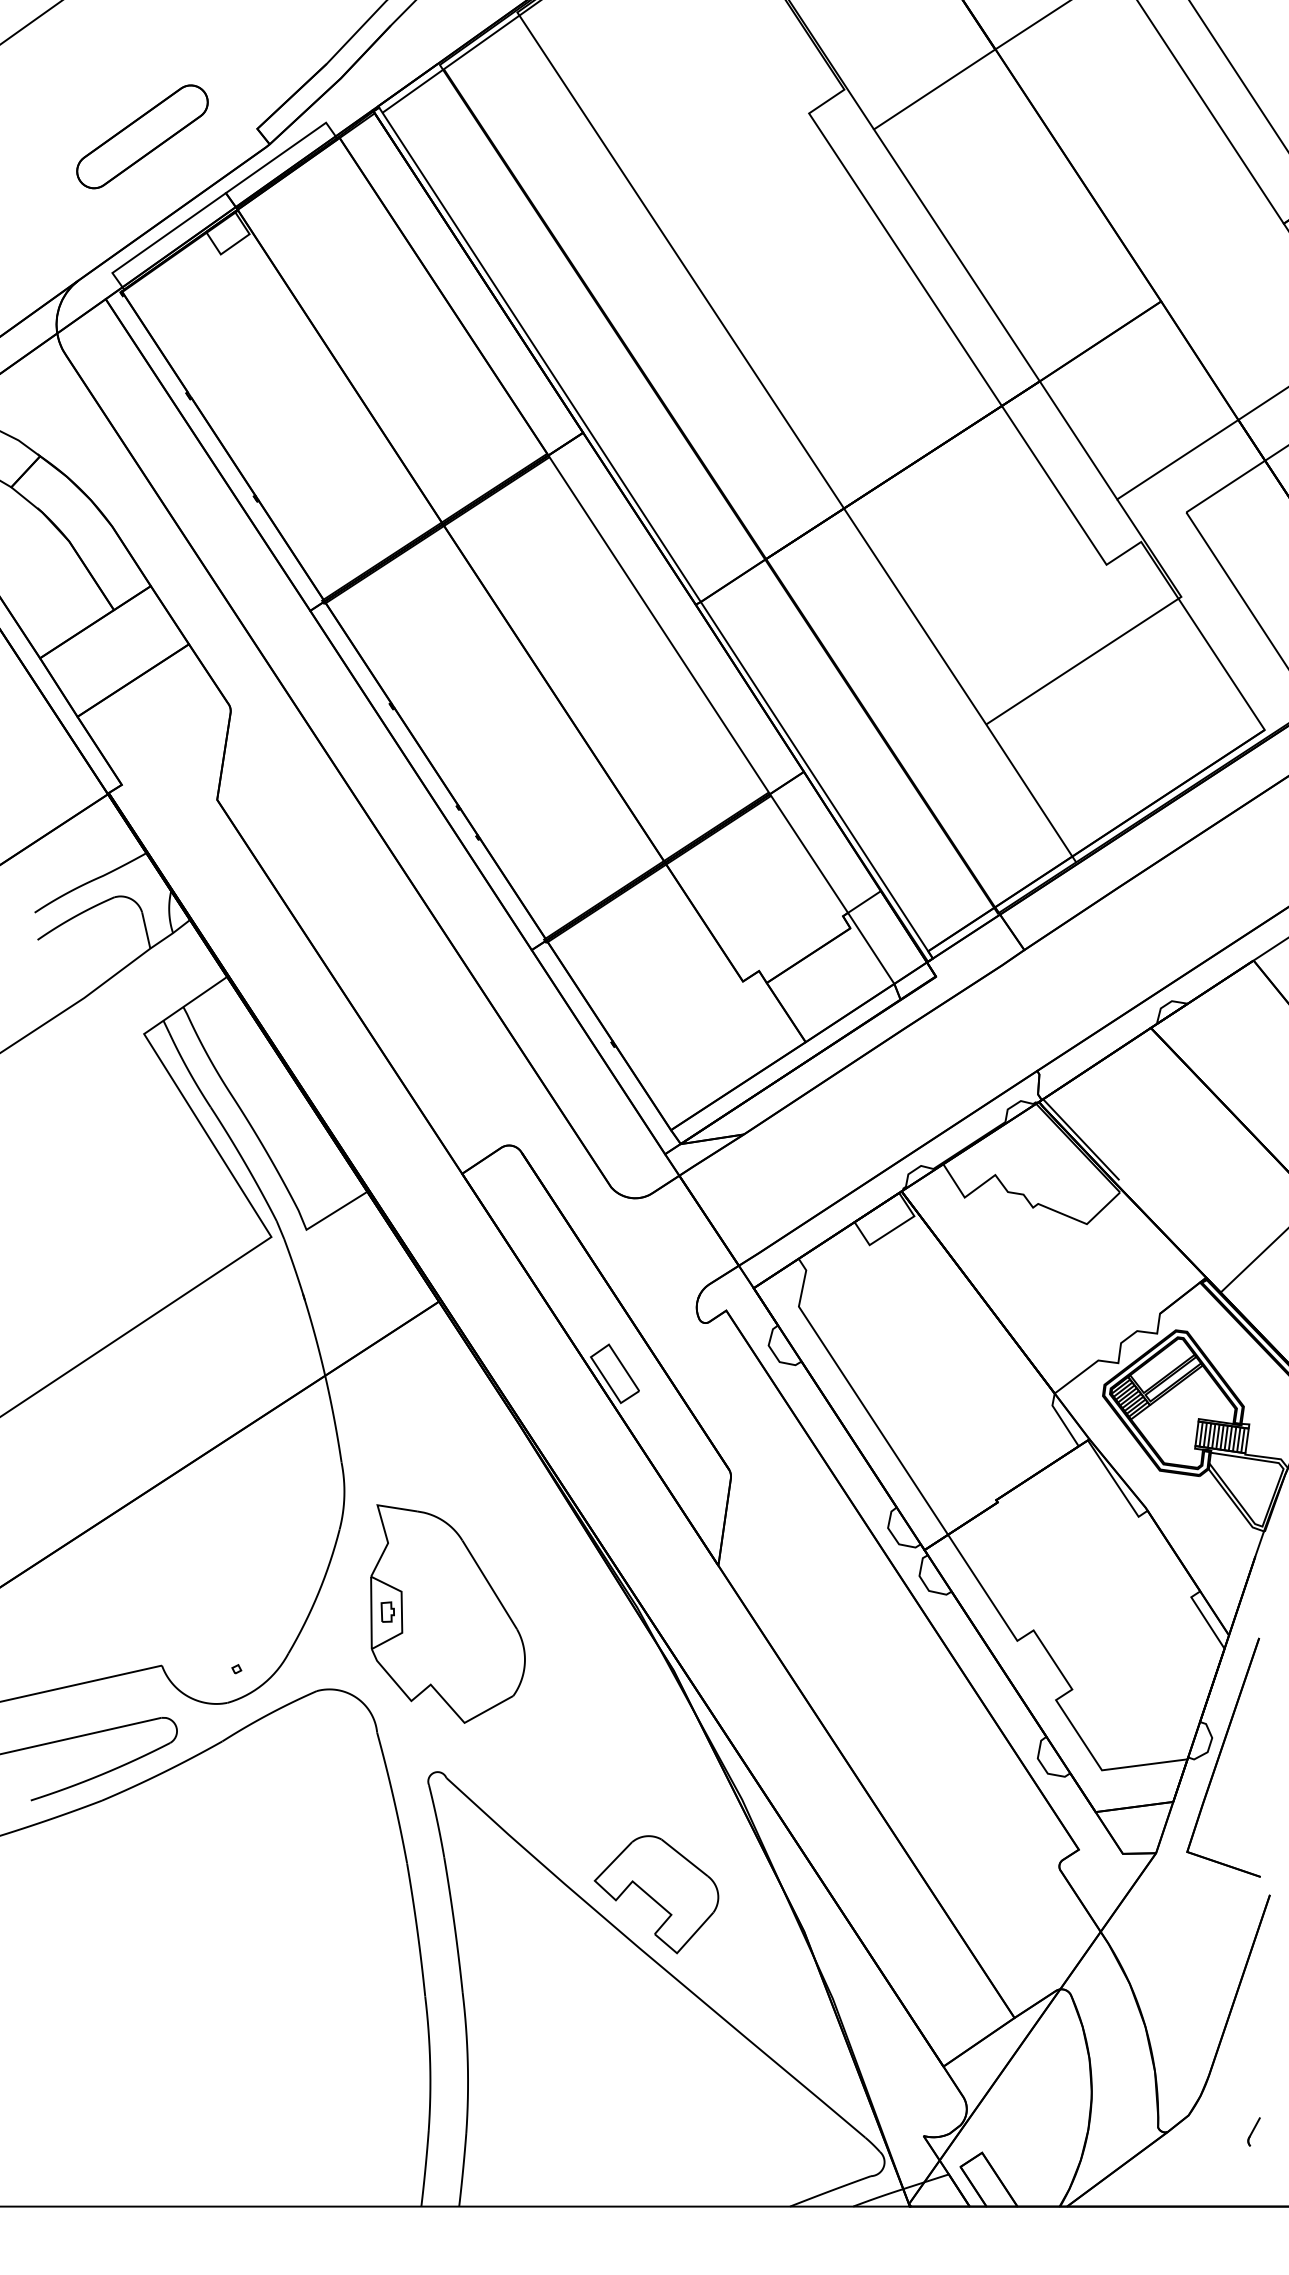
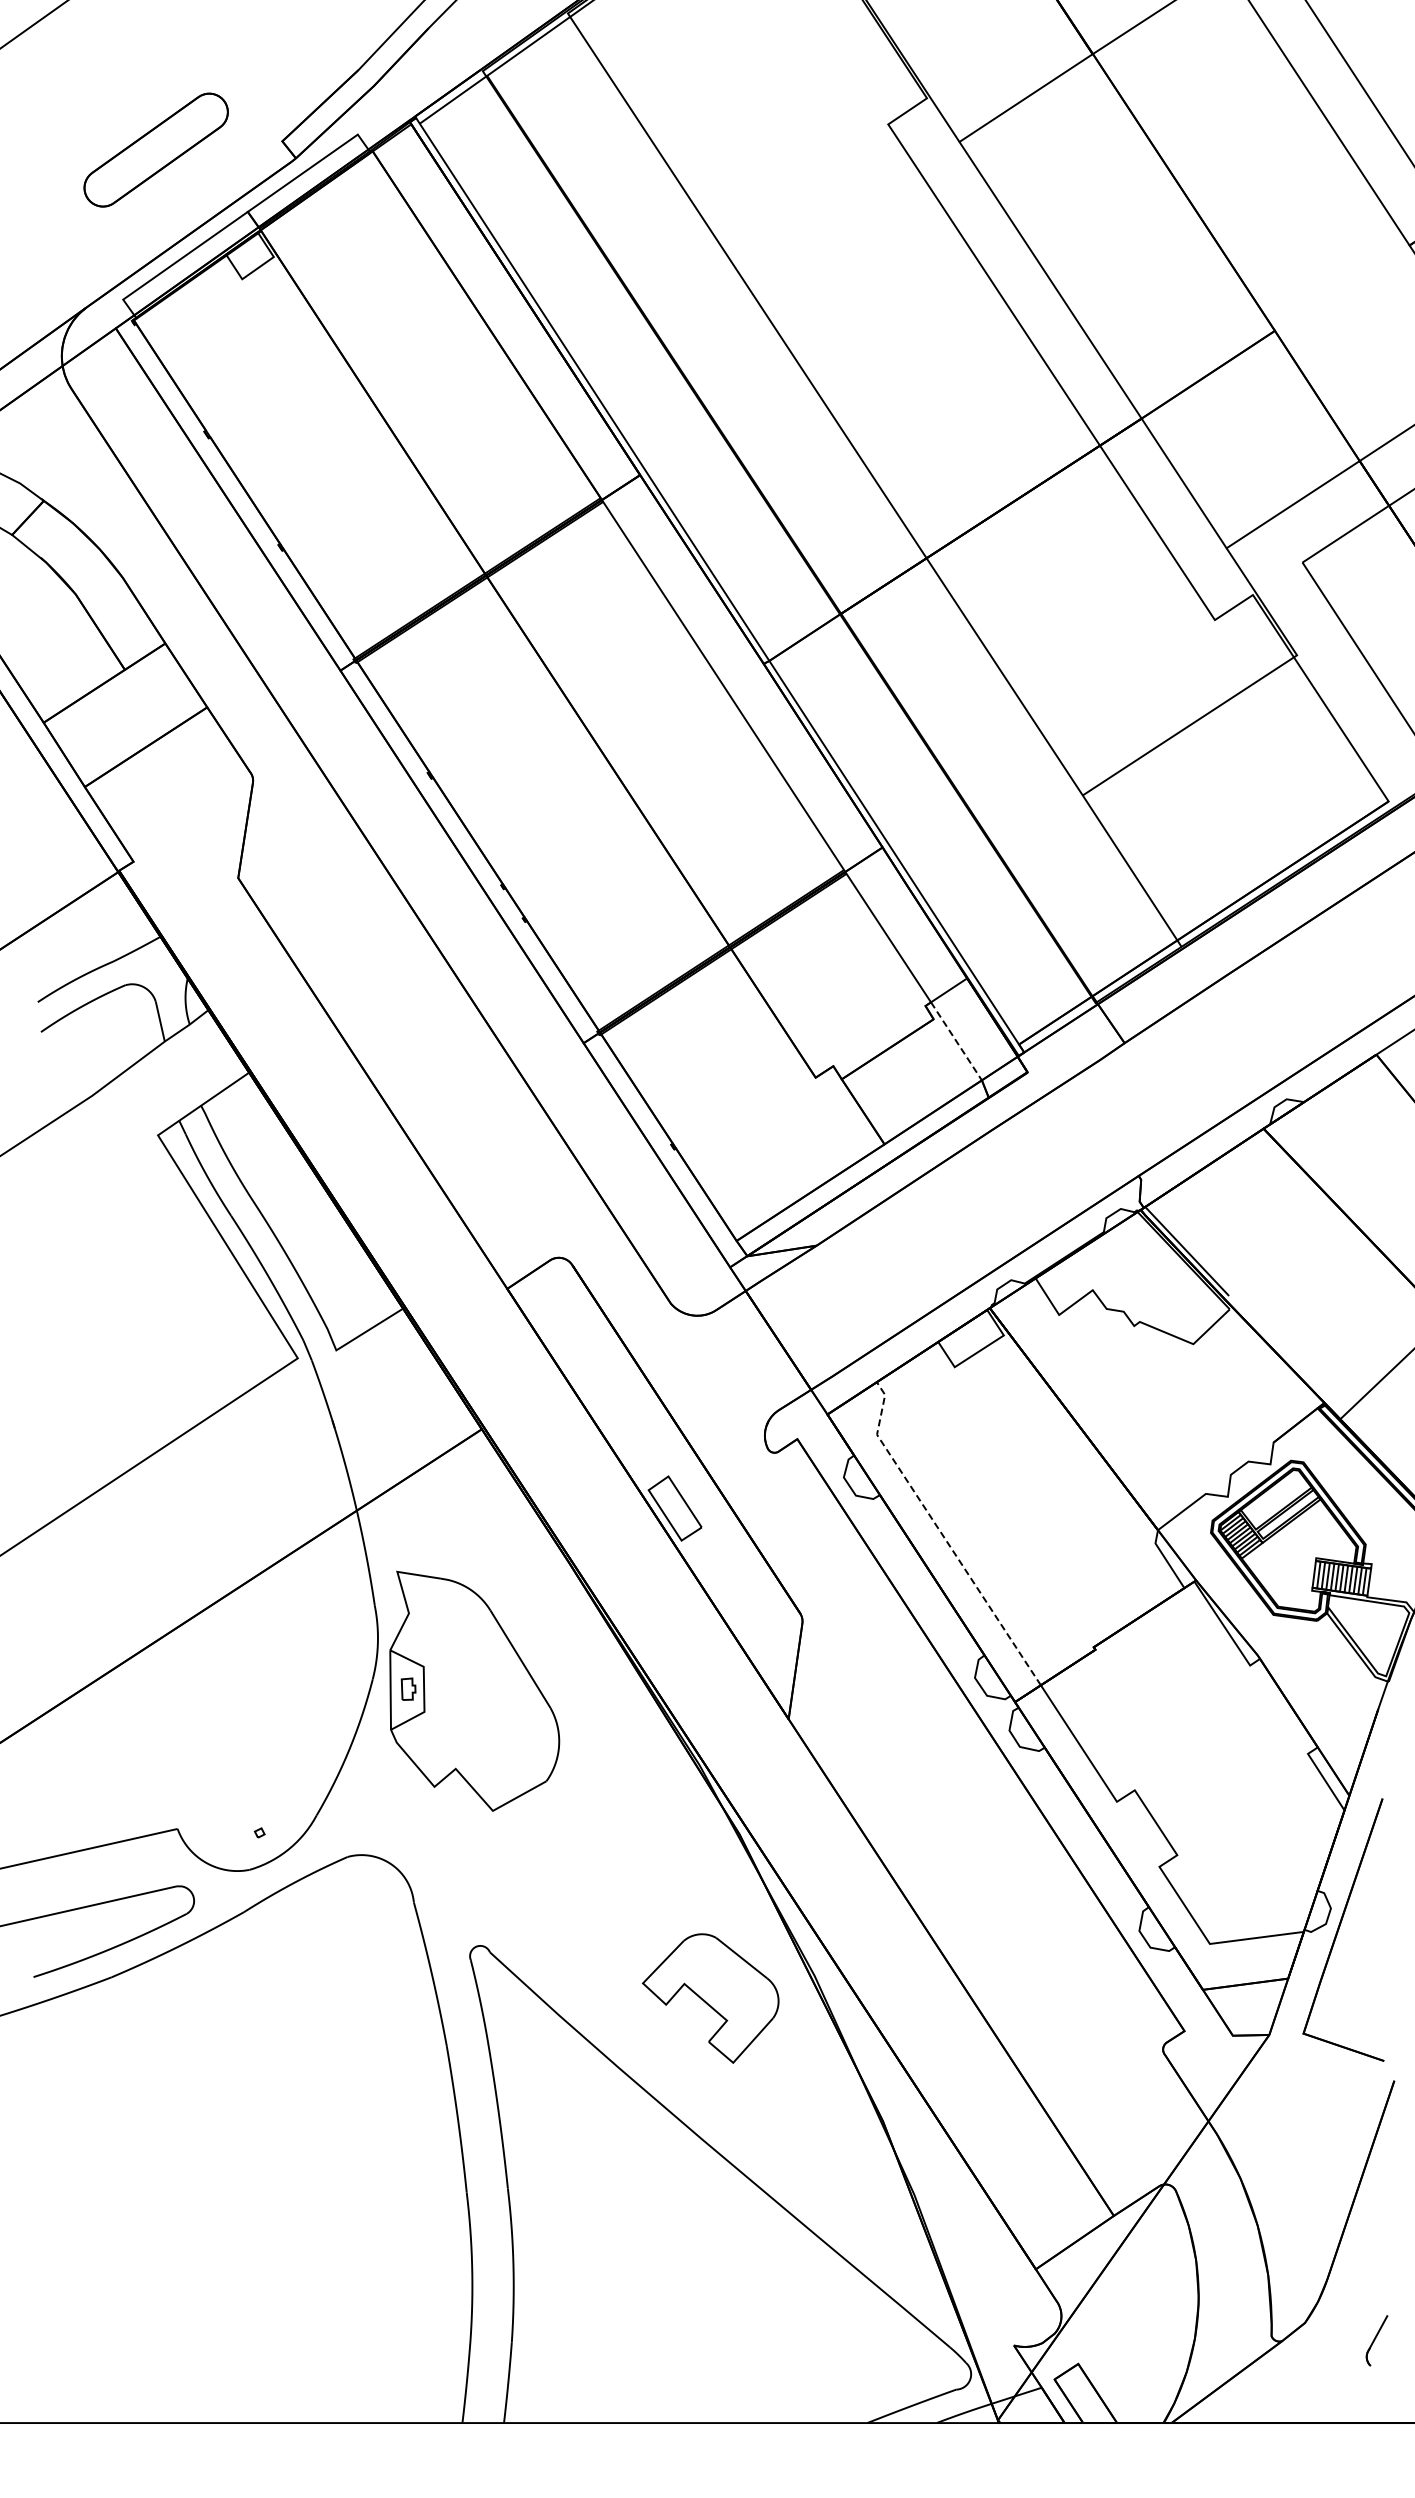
line: (871, 948) -> (956, 1041), solid -> dashed
line: (858, 1397) -> (942, 1534), solid -> dashed
part: (447, 1613) -> (474, 1690), moved
part: (656, 1894) -> (710, 1998), moved
part: (1253, 2132) -> (1376, 2341), size x1.6

